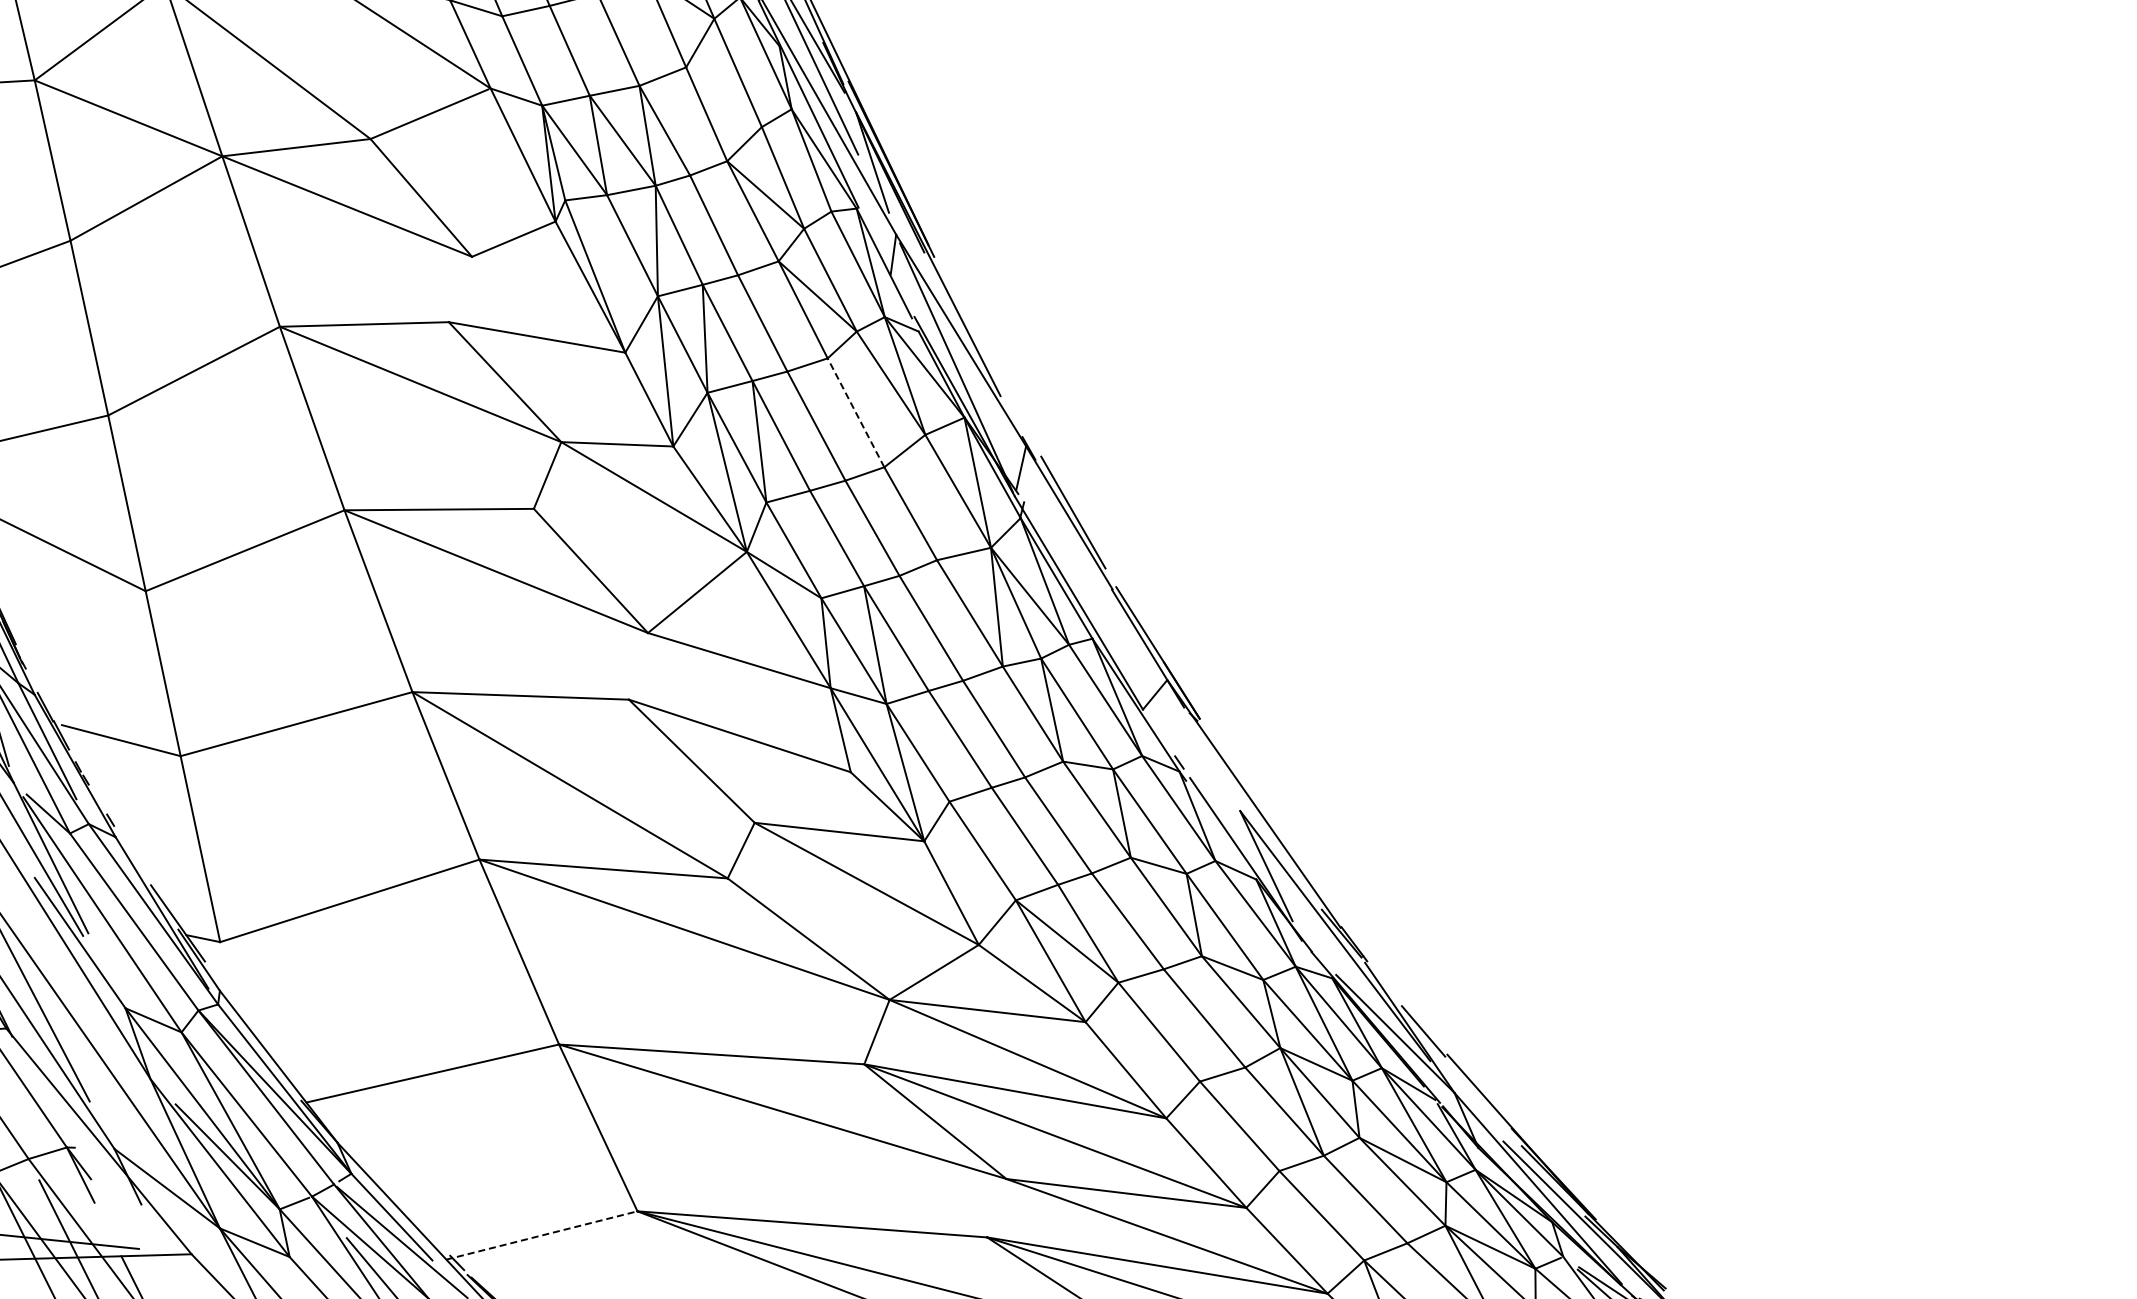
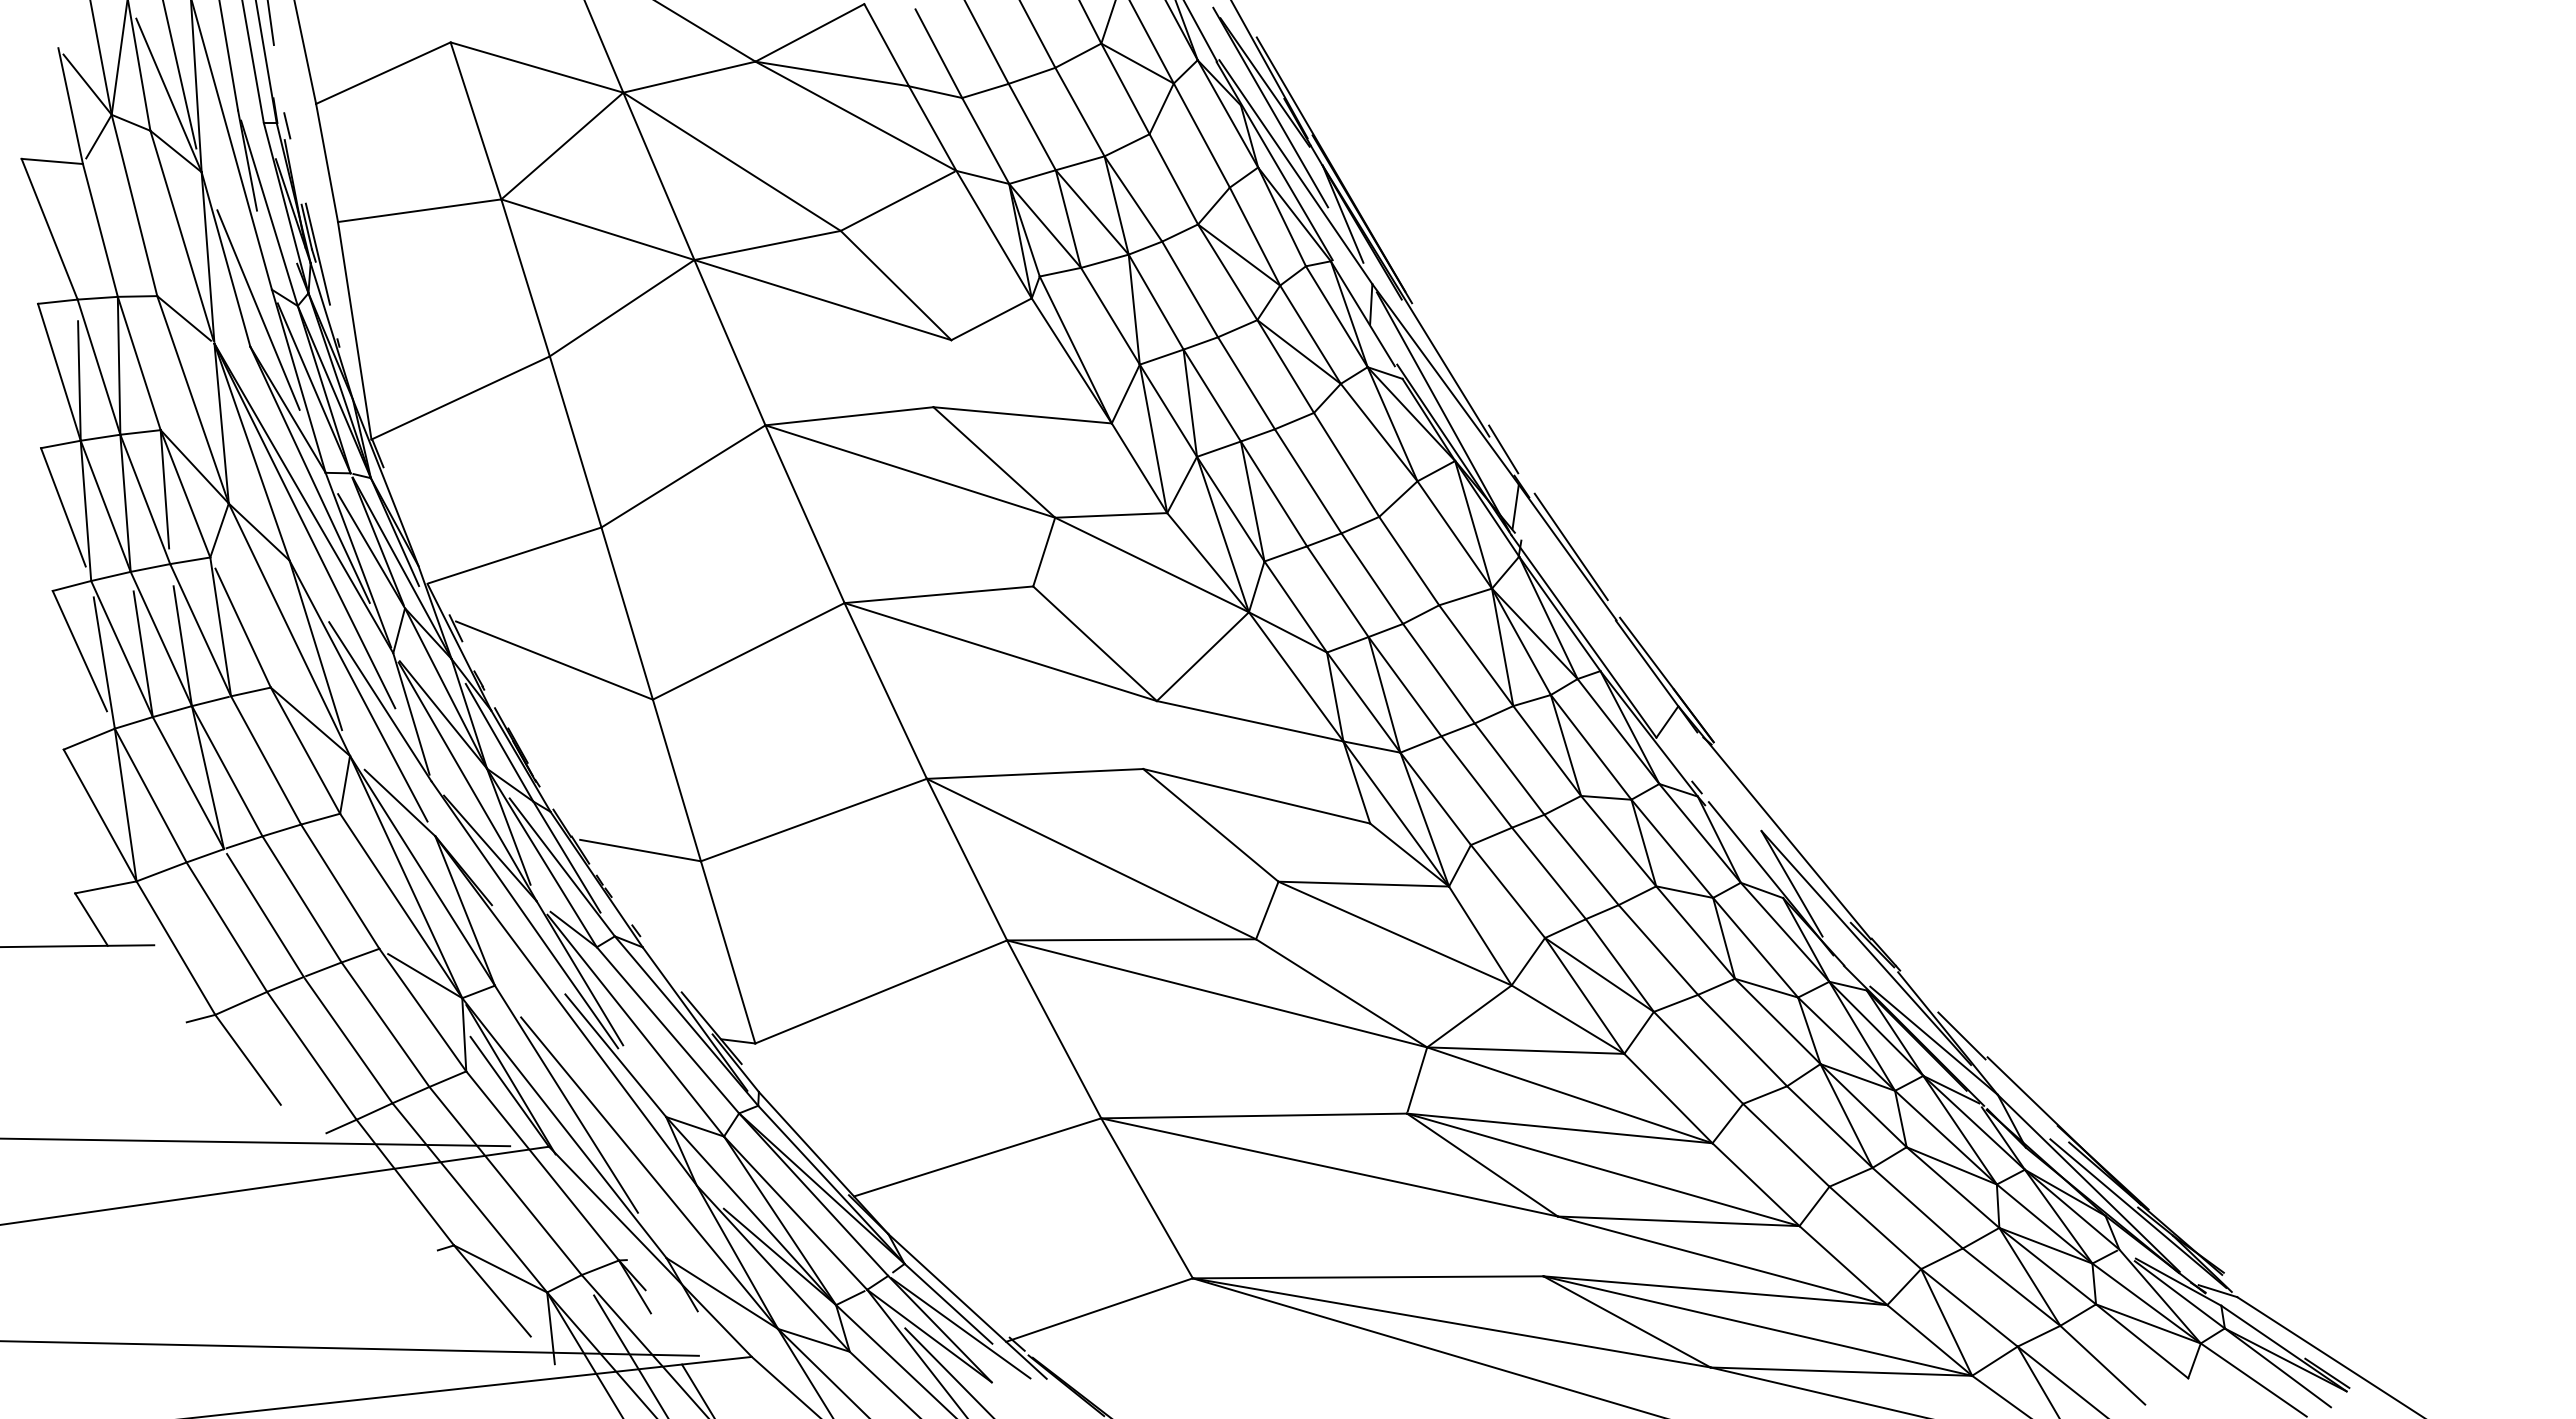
line: (1013, 410) -> (1503, 449), added
line: (855, 412) -> (1346, 464), dashed -> solid
line: (541, 1235) -> (1099, 1310), dashed -> solid

